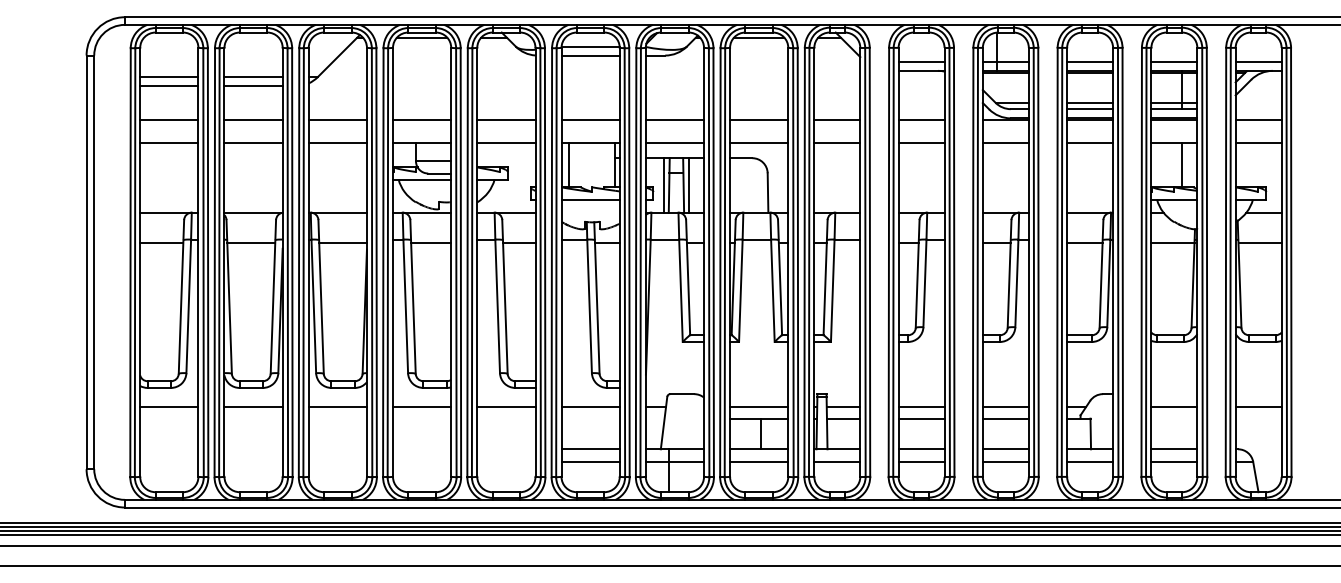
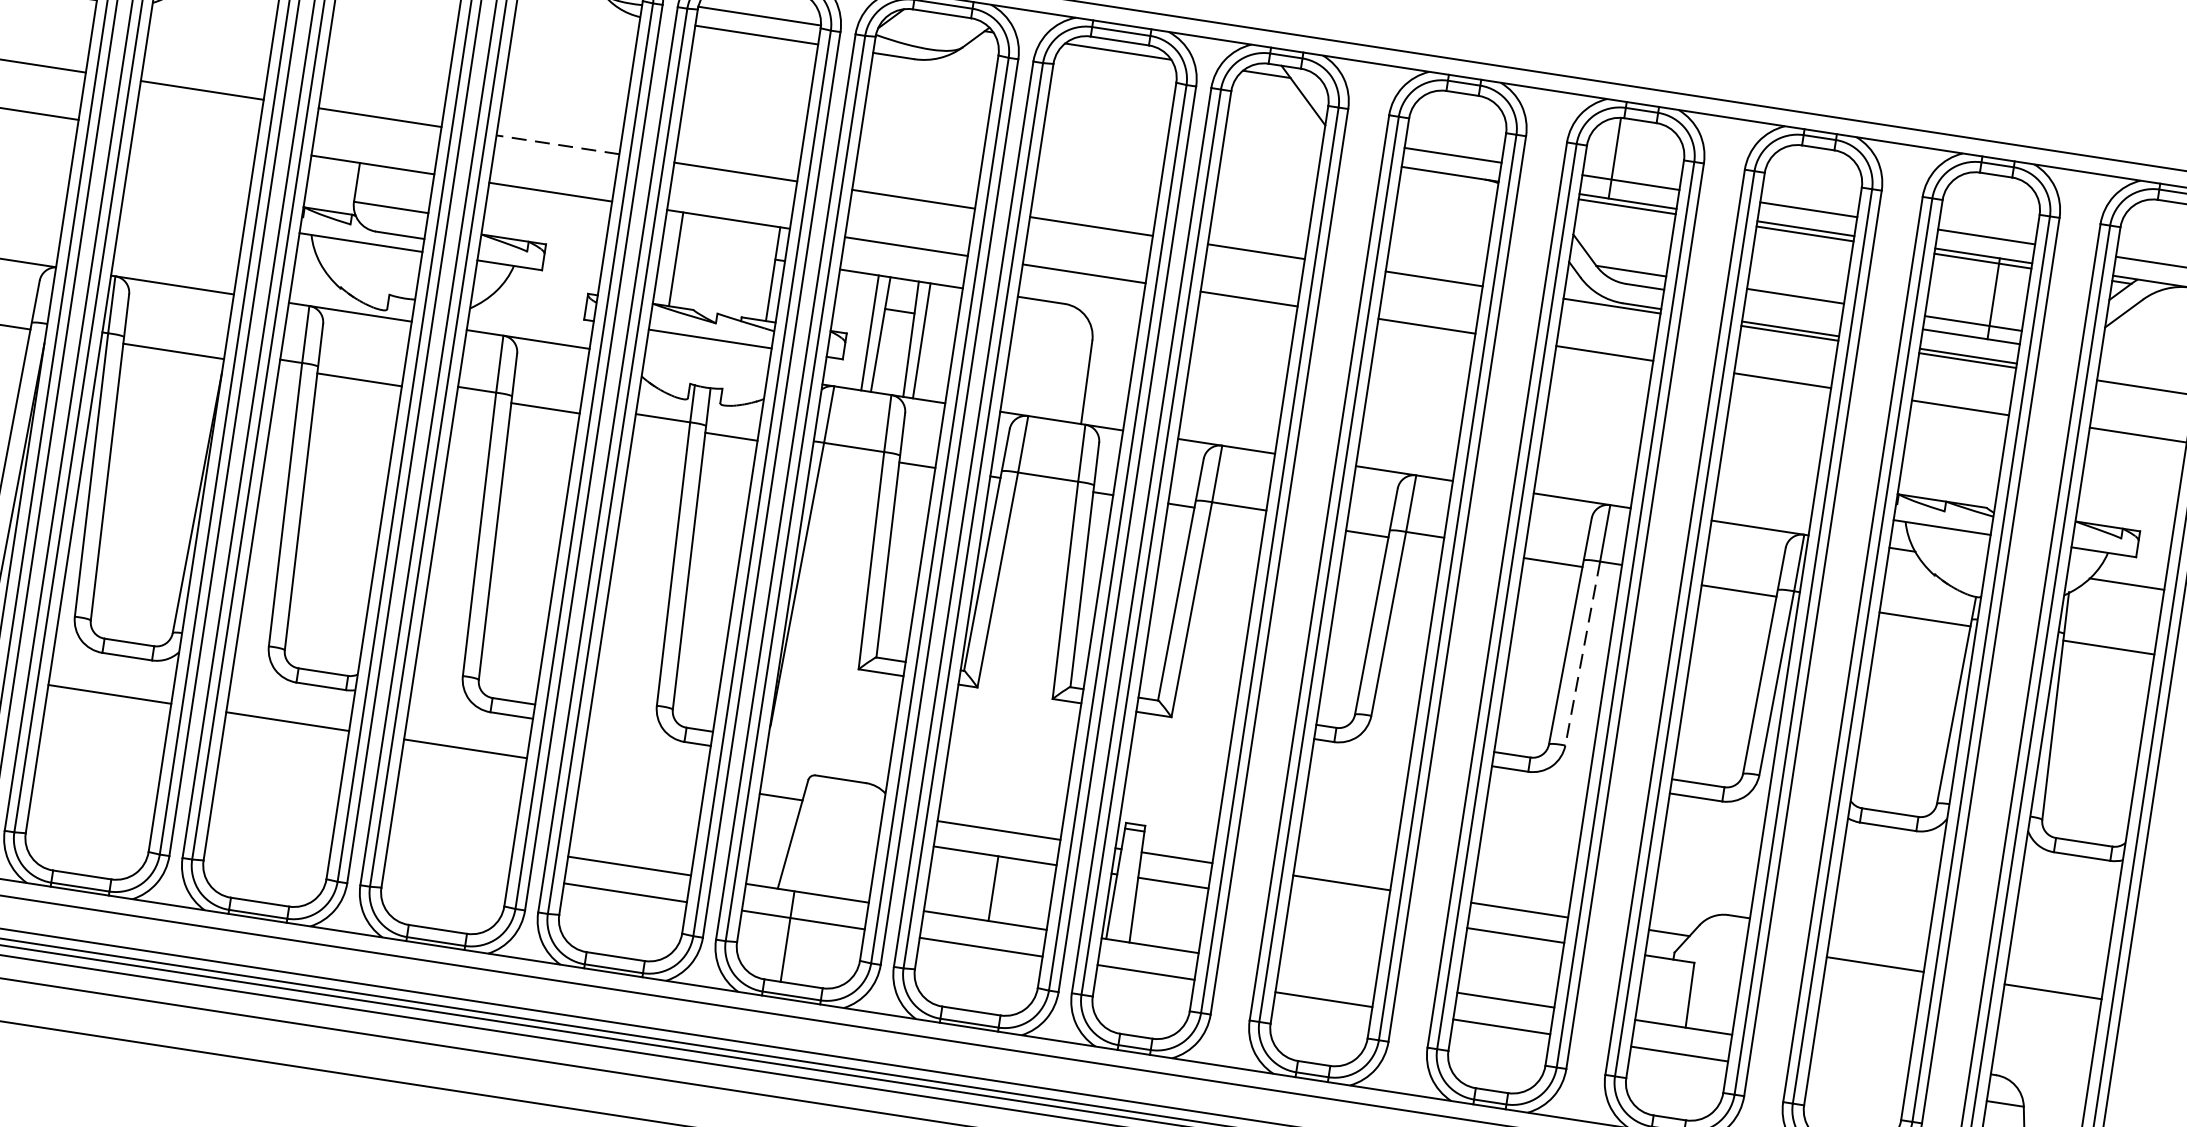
line: (1090, 109) -> (1794, 310), removed
line: (505, 120) -> (556, 144), solid -> dashed
line: (337, 142) -> (194, 136), removed
line: (1182, 164) -> (1970, 456), removed
line: (1016, 283) -> (1581, 653), solid -> dashed
line: (590, 406) -> (643, 775), removed
line: (921, 418) -> (1337, 907), removed
line: (921, 449) -> (1327, 973), removed
line: (1174, 449) -> (1861, 1055), removed
line: (1174, 461) -> (1857, 1080), removed

